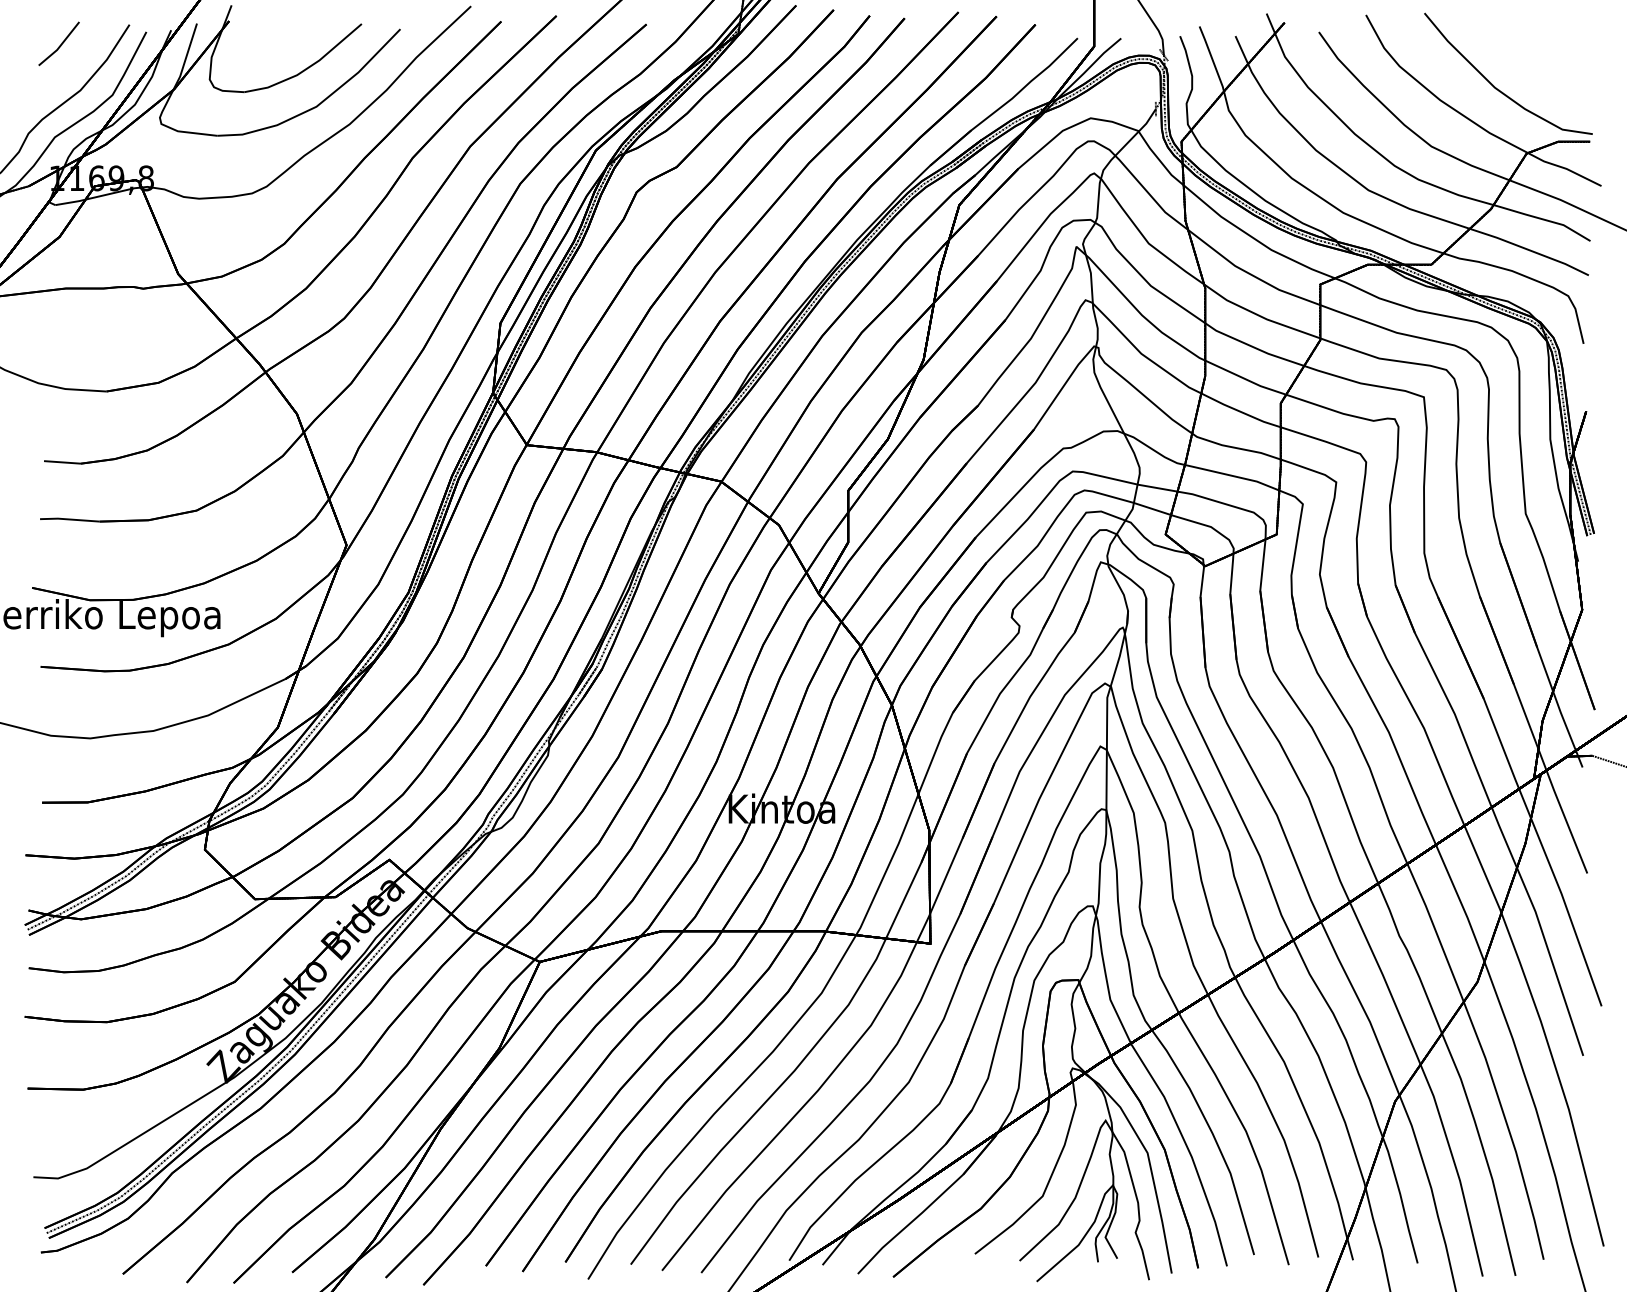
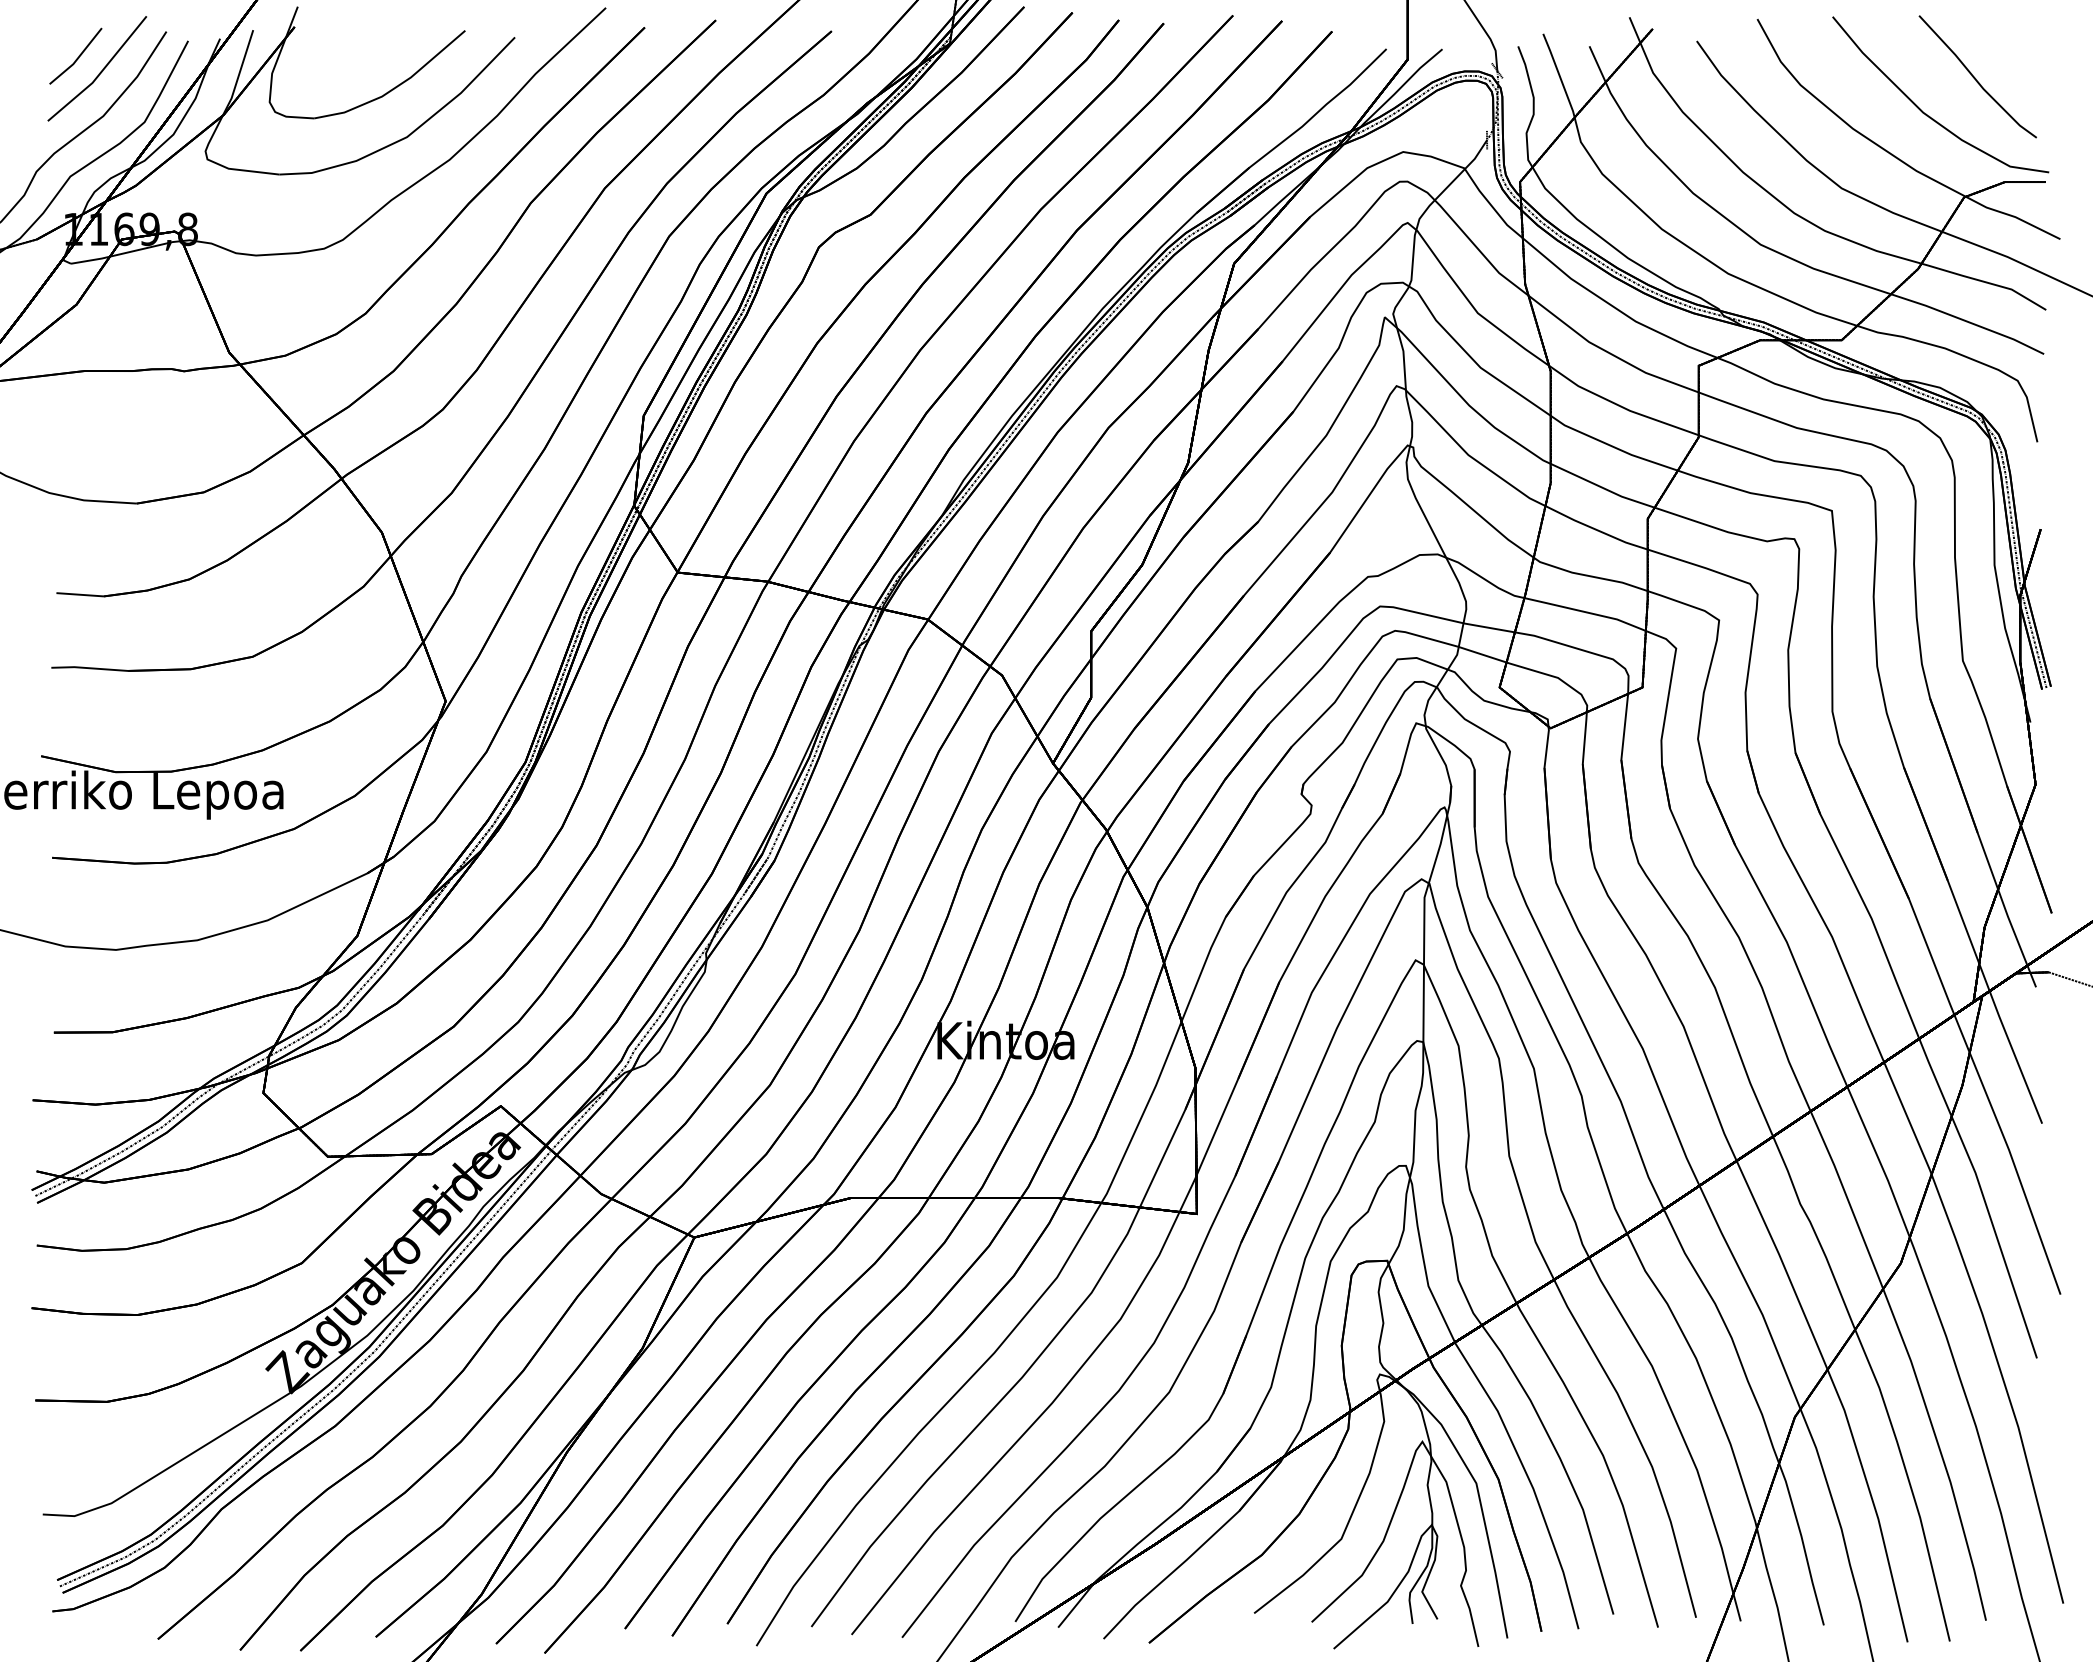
line: (78, 55) -> (100, 71), added
part: (1537, 59) -> (1977, 76), added

